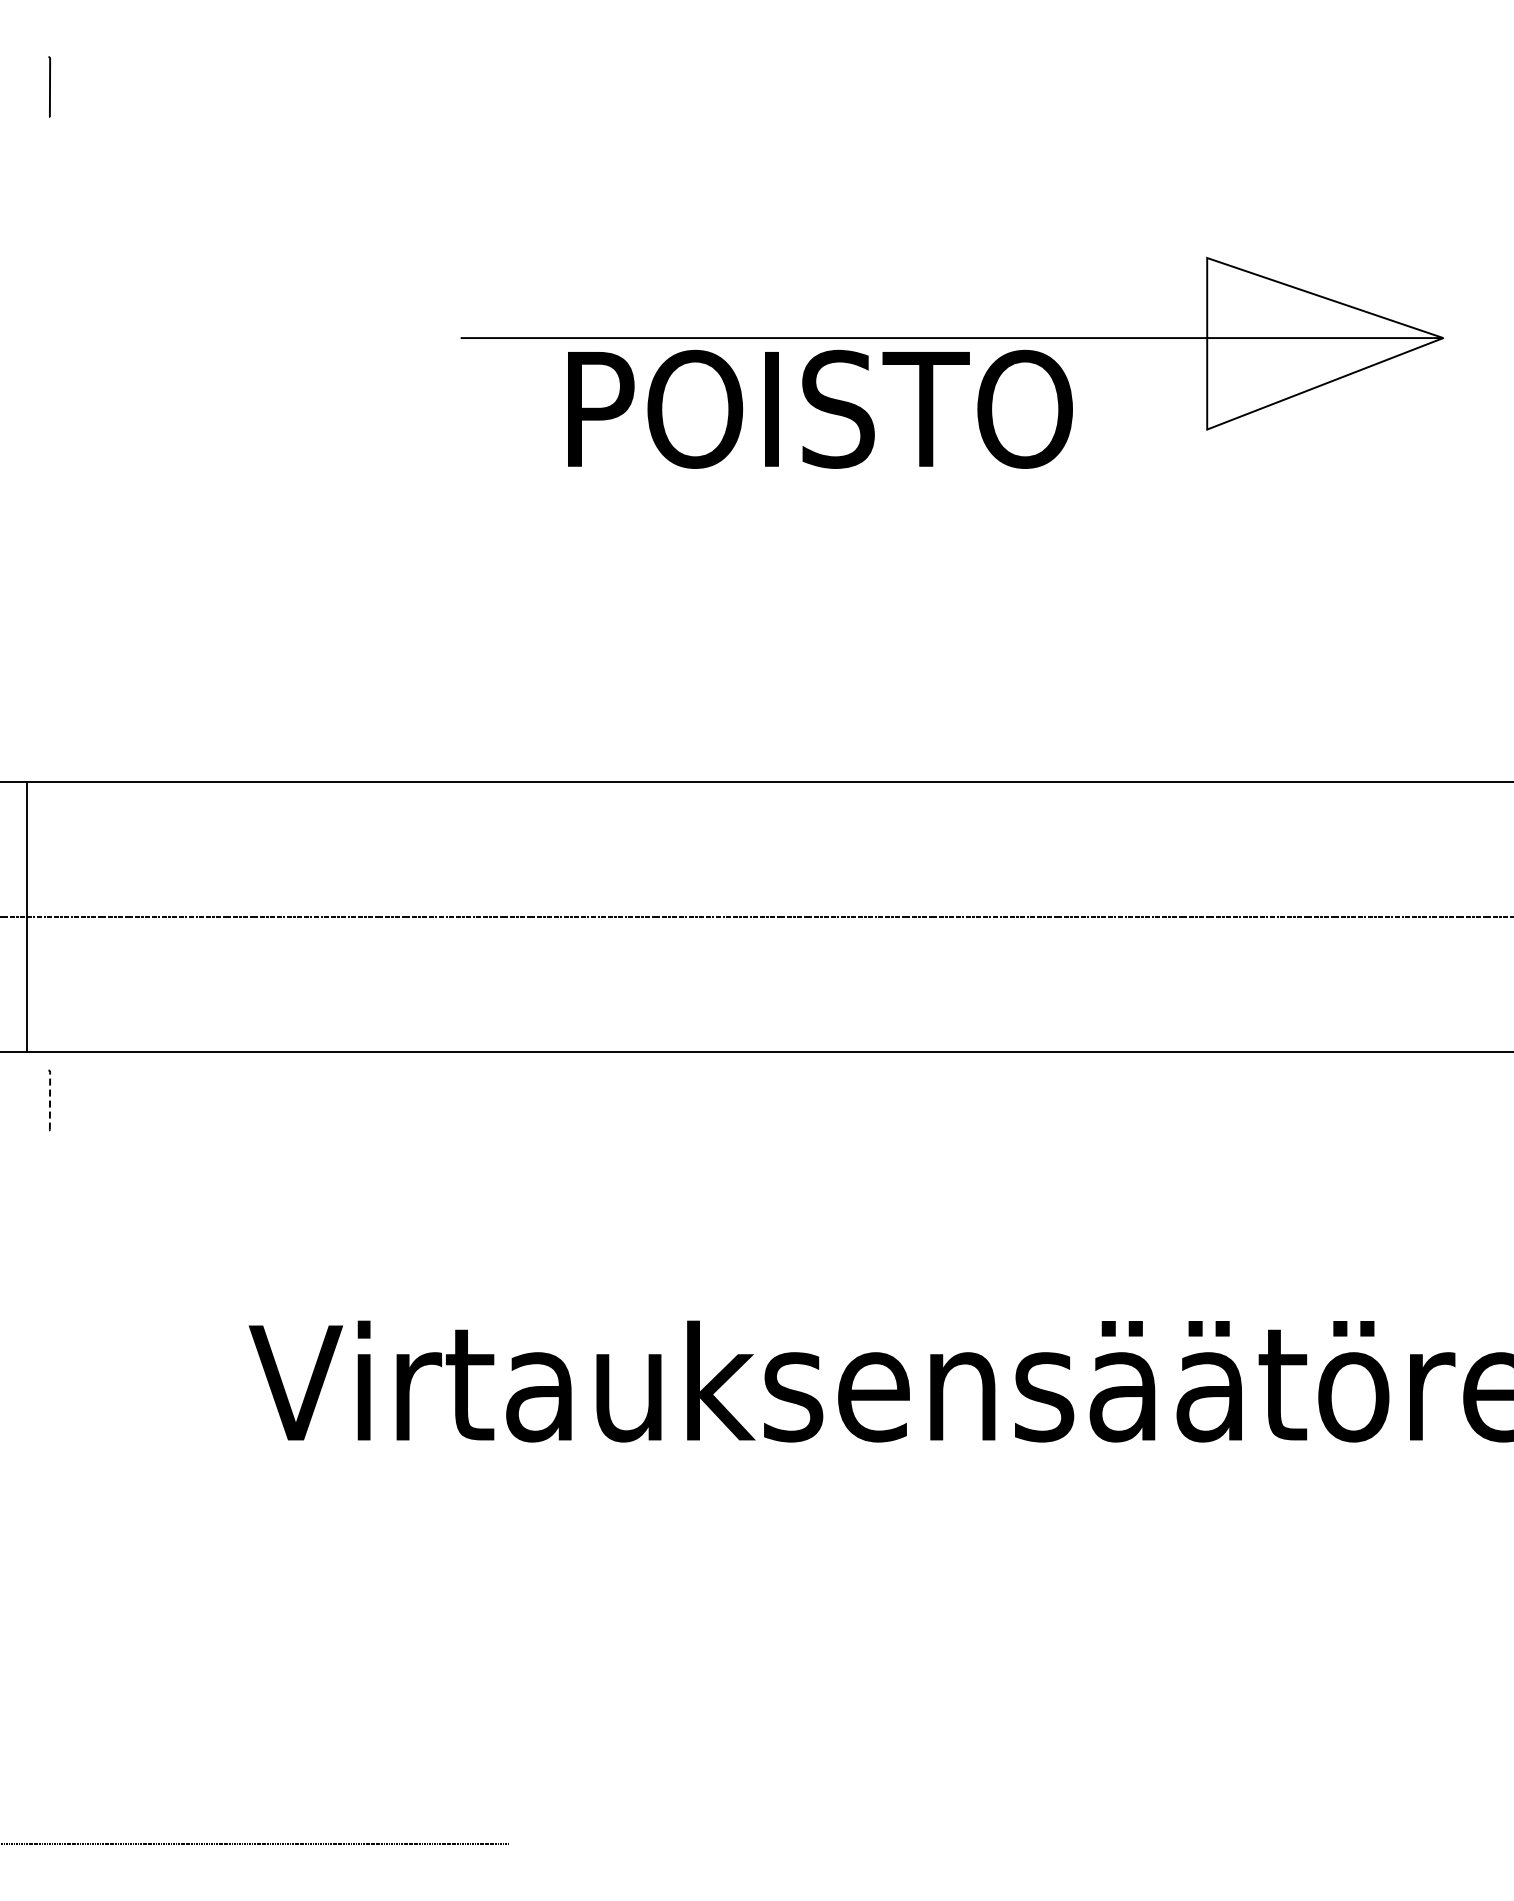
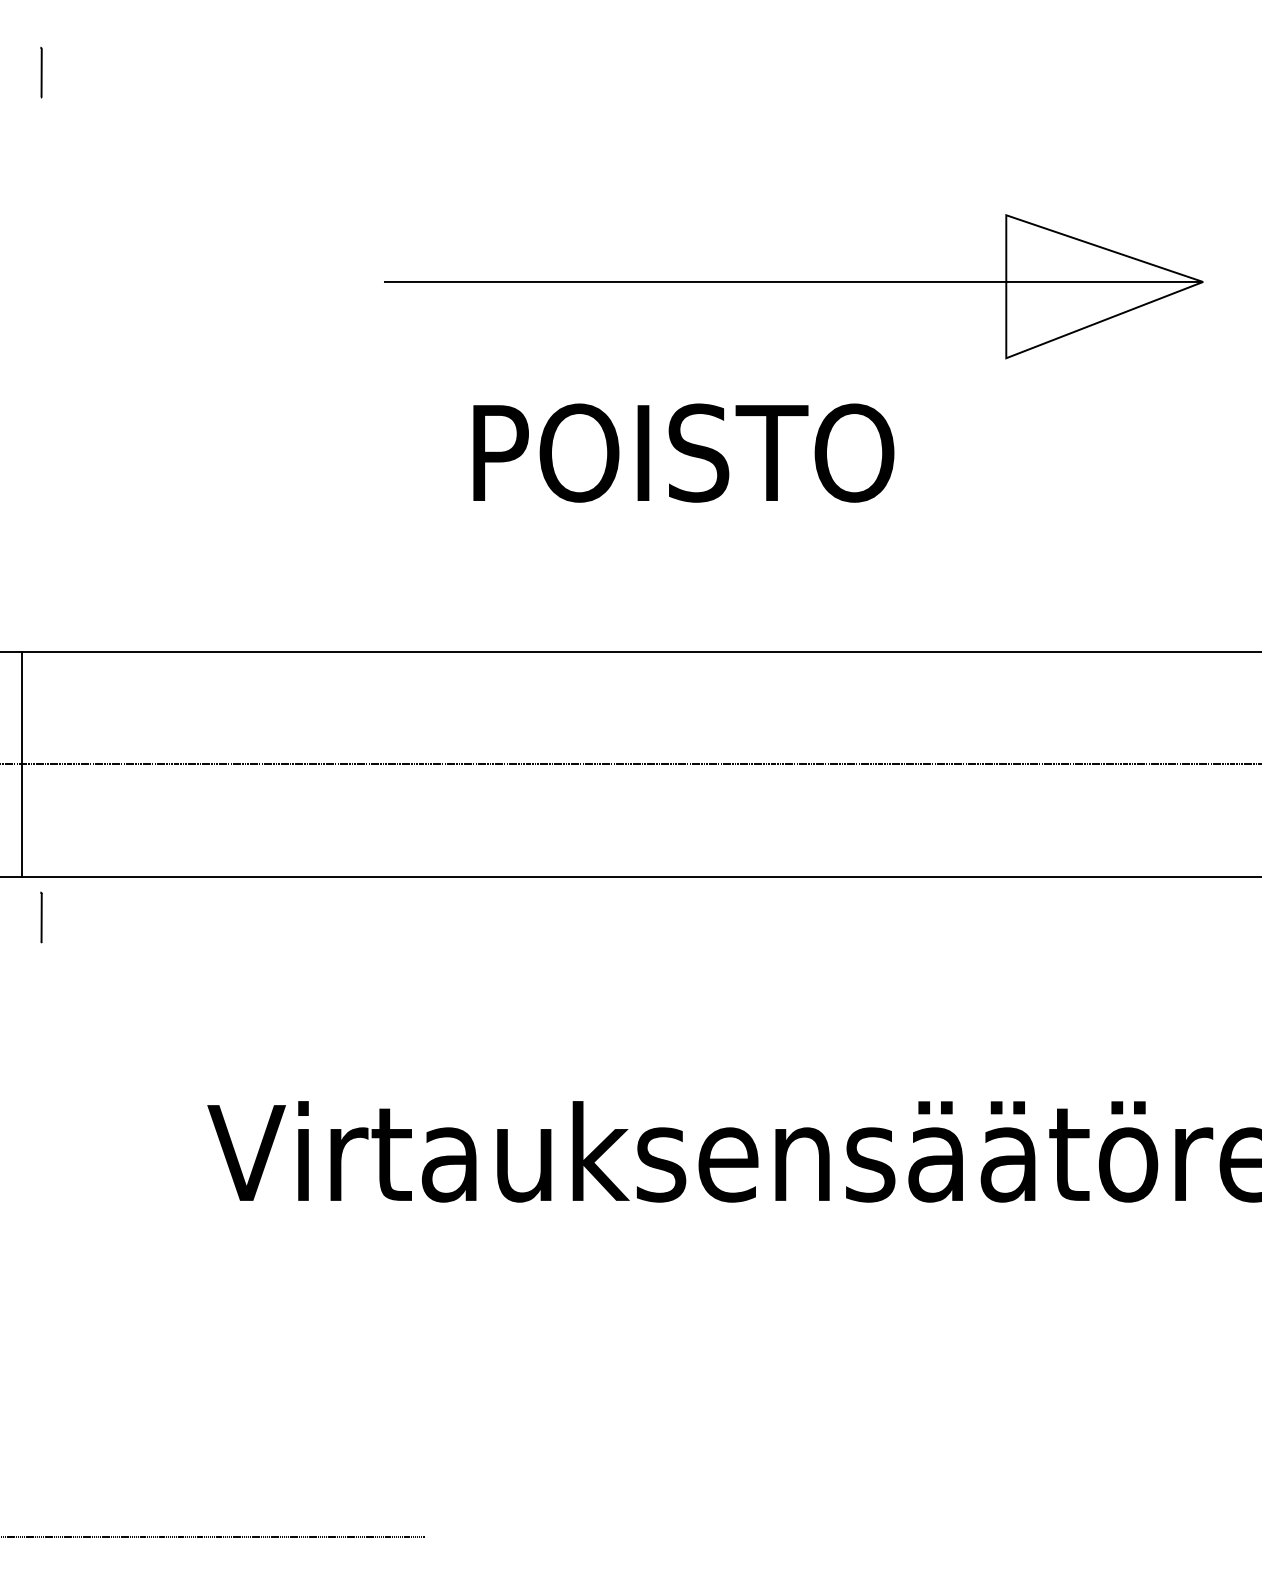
text: (820, 408) -> (683, 452), moved
line: (50, 1100) -> (42, 917), dashed -> solid

